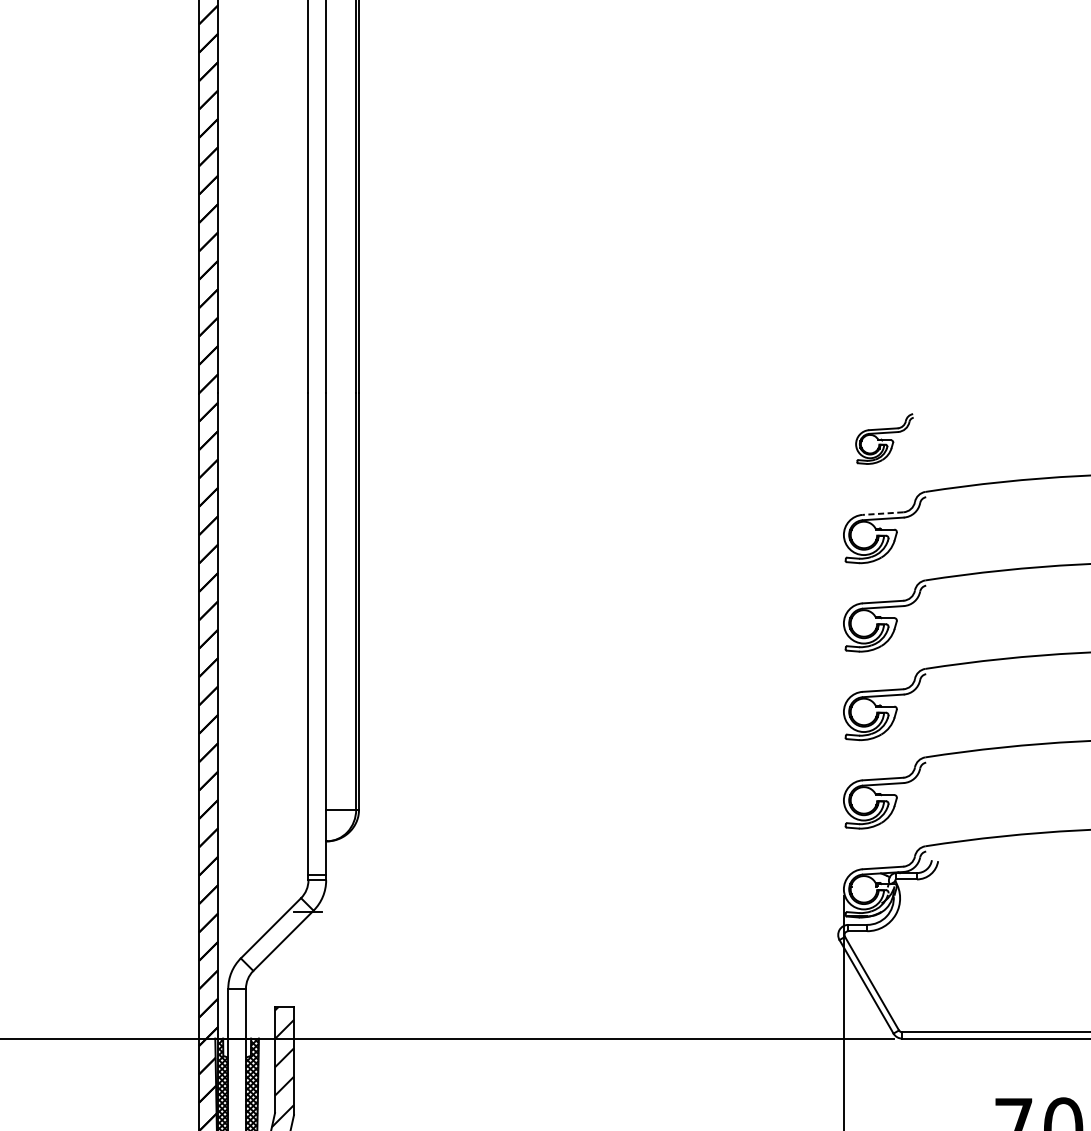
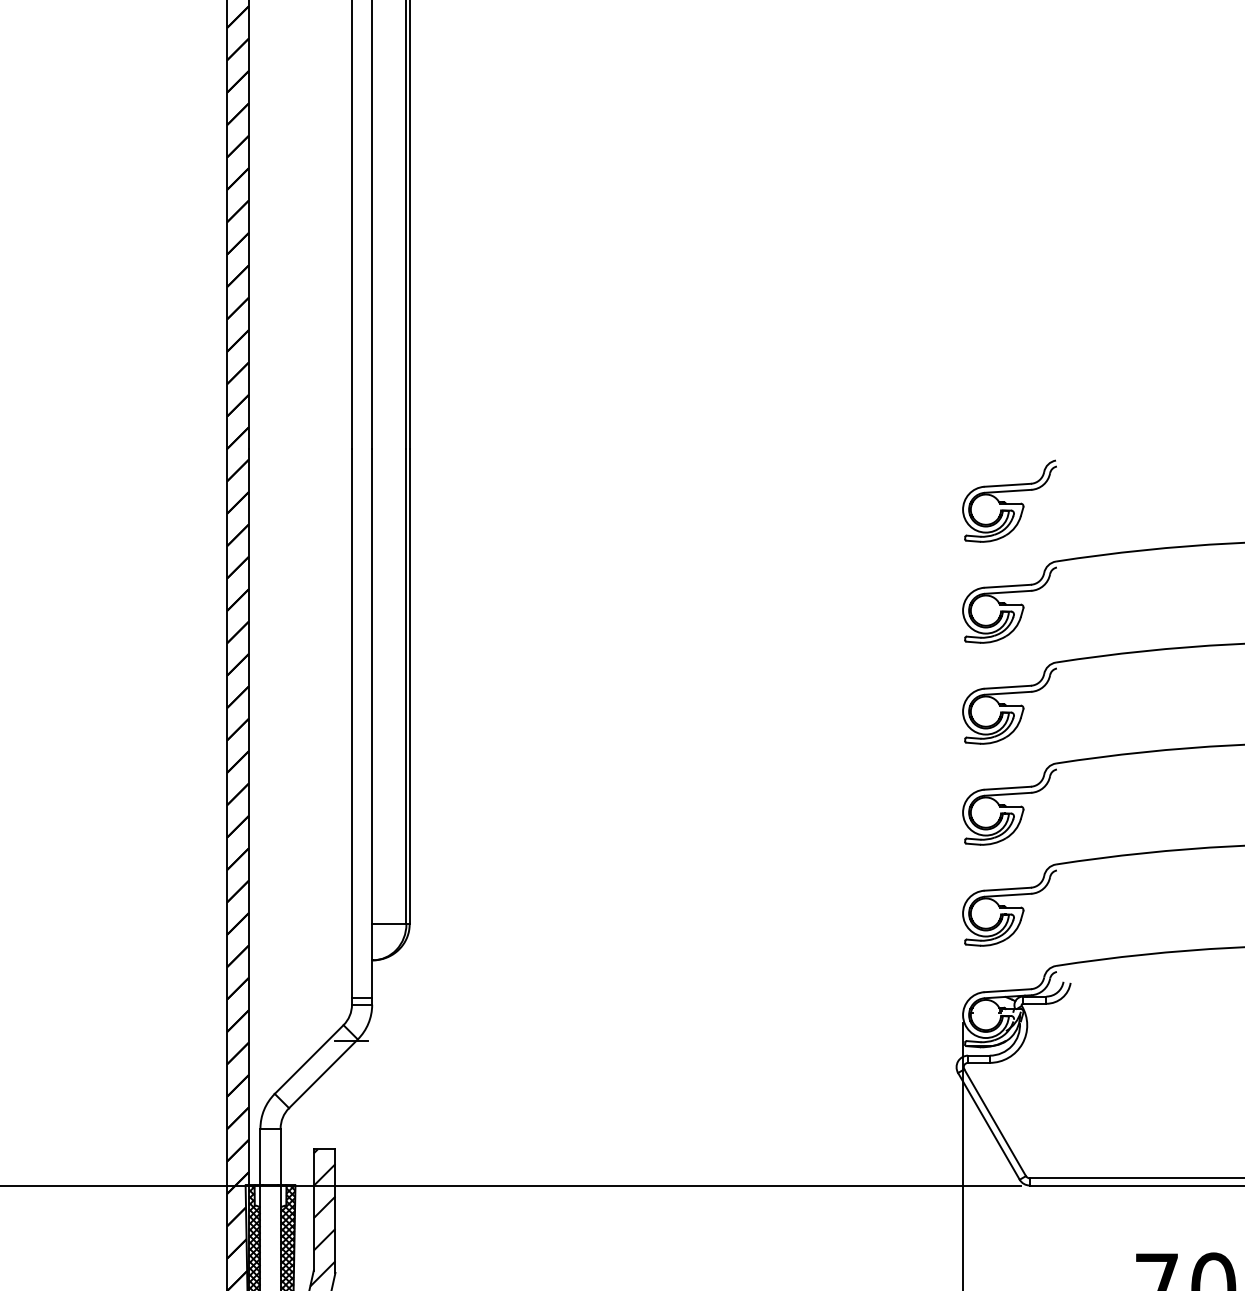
part: (884, 438) -> (1009, 500), size x1.43
line: (882, 513) -> (1007, 586), dashed -> solid

